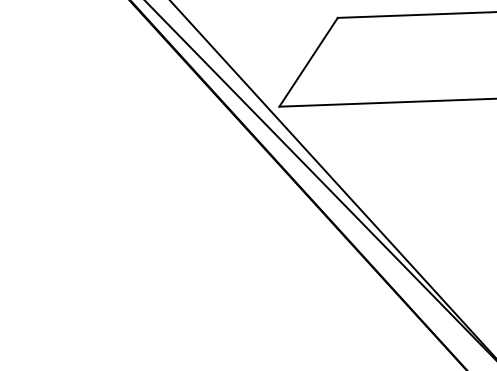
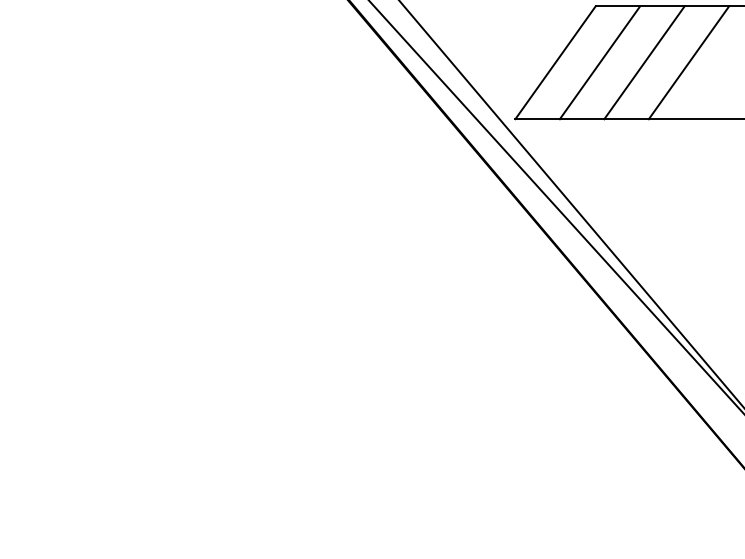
line: (410, 58) -> (688, 62), added
line: (376, 59) -> (644, 62), added
line: (342, 60) -> (599, 62), added

